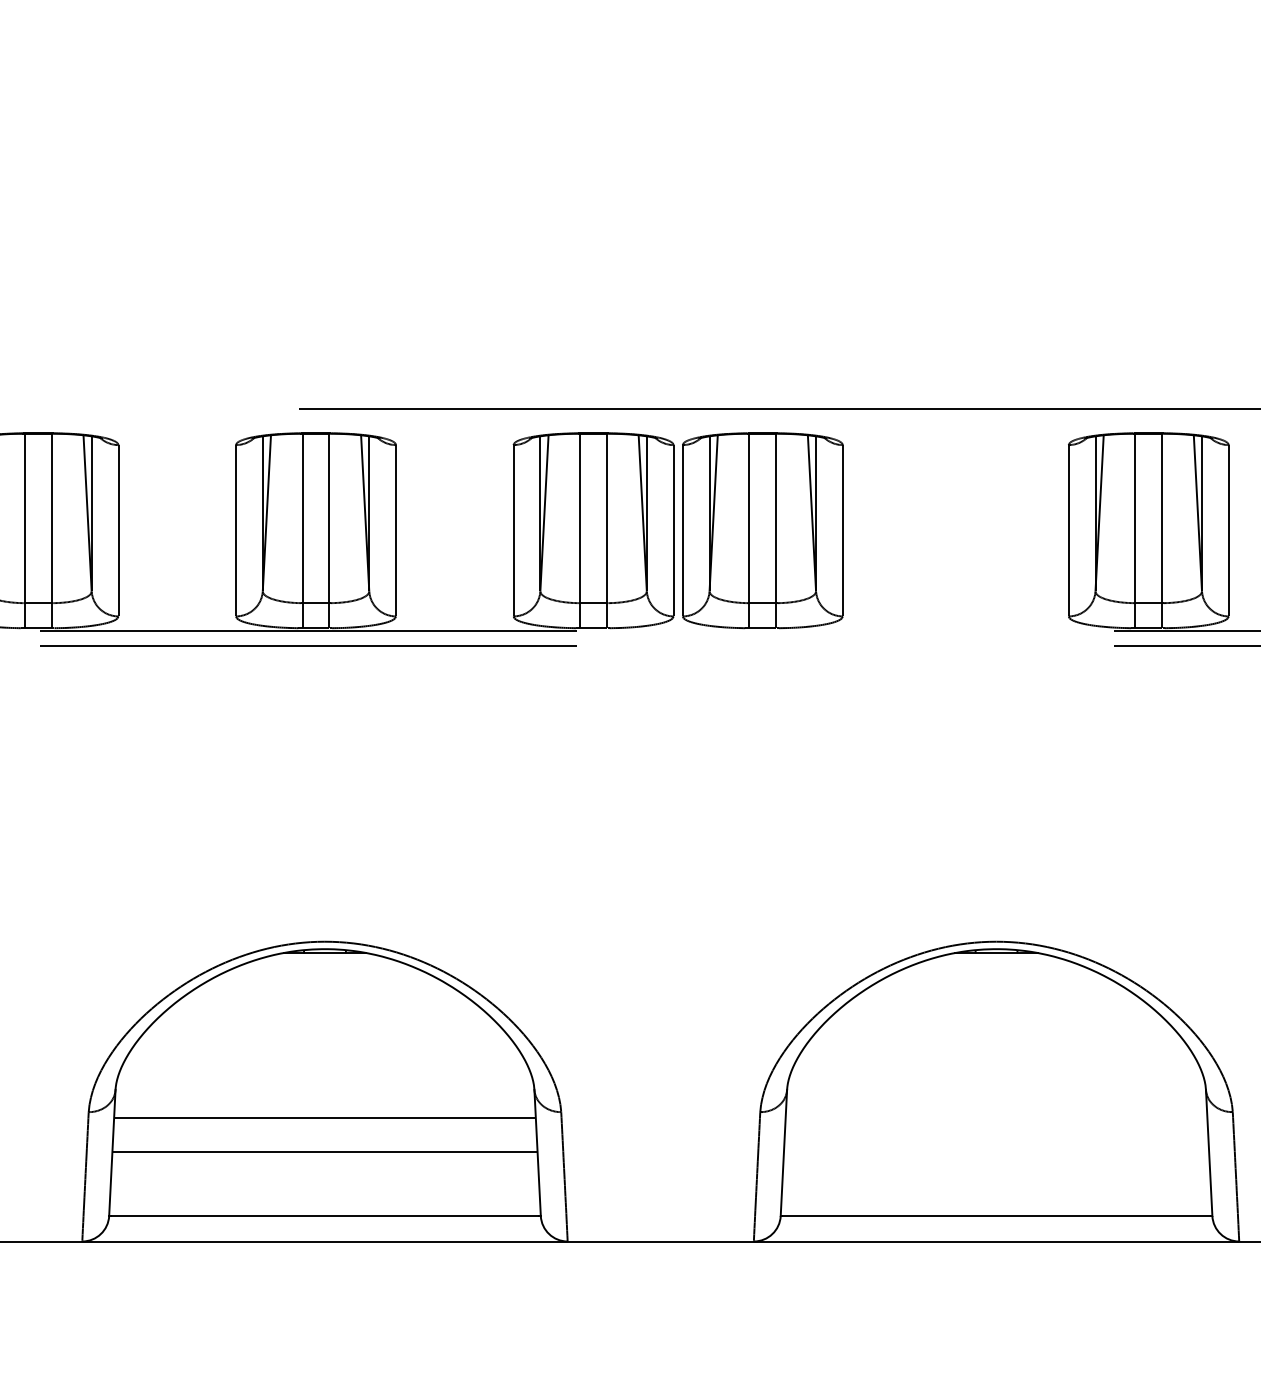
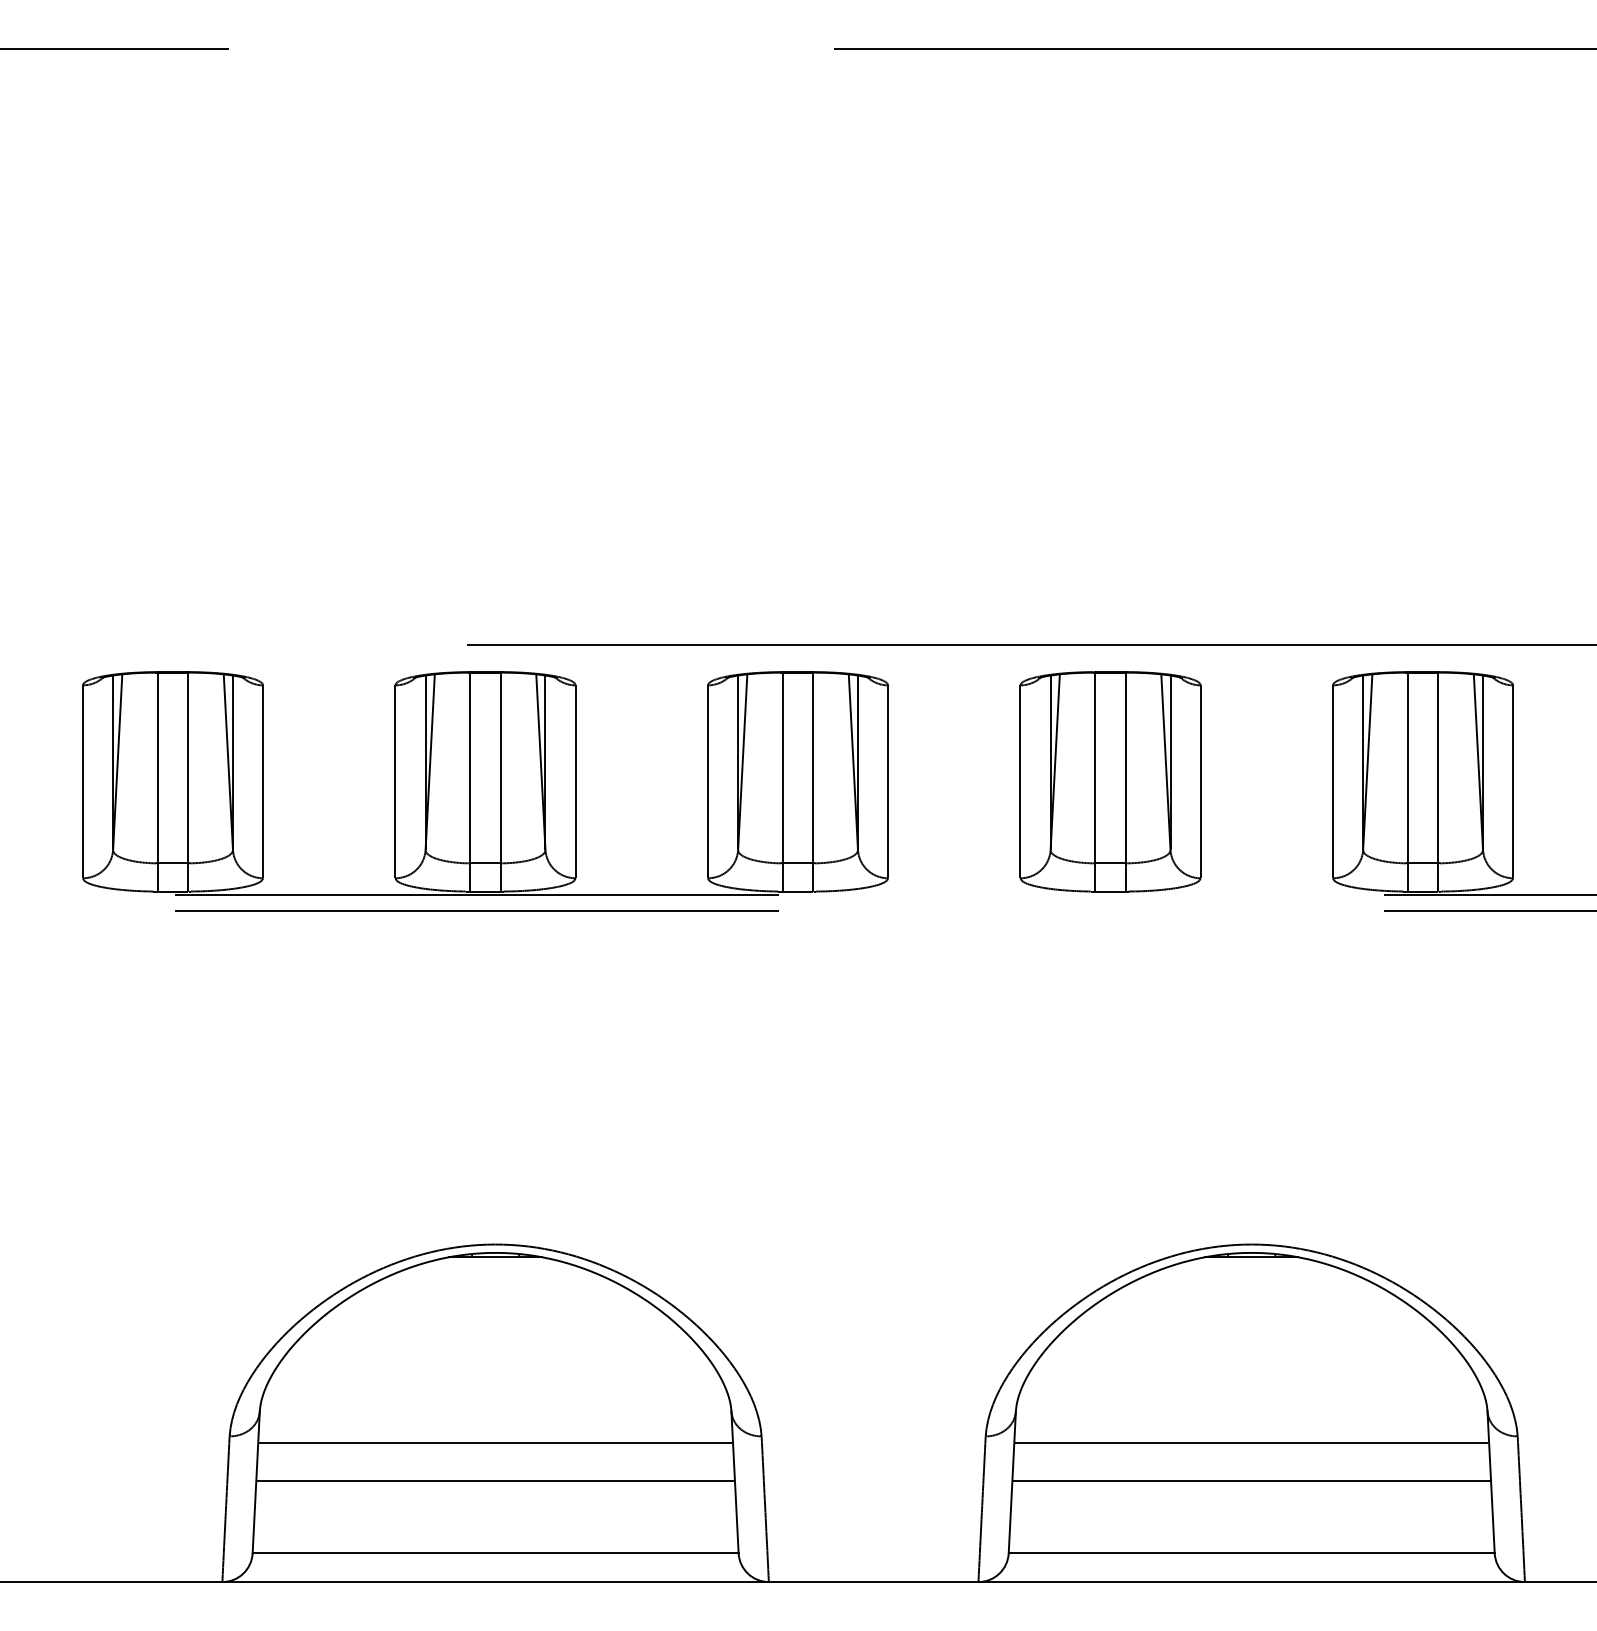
part: (762, 530) -> (1110, 781), moved
line: (996, 1118) -> (1251, 1443), added
line: (996, 1152) -> (1251, 1481), added

